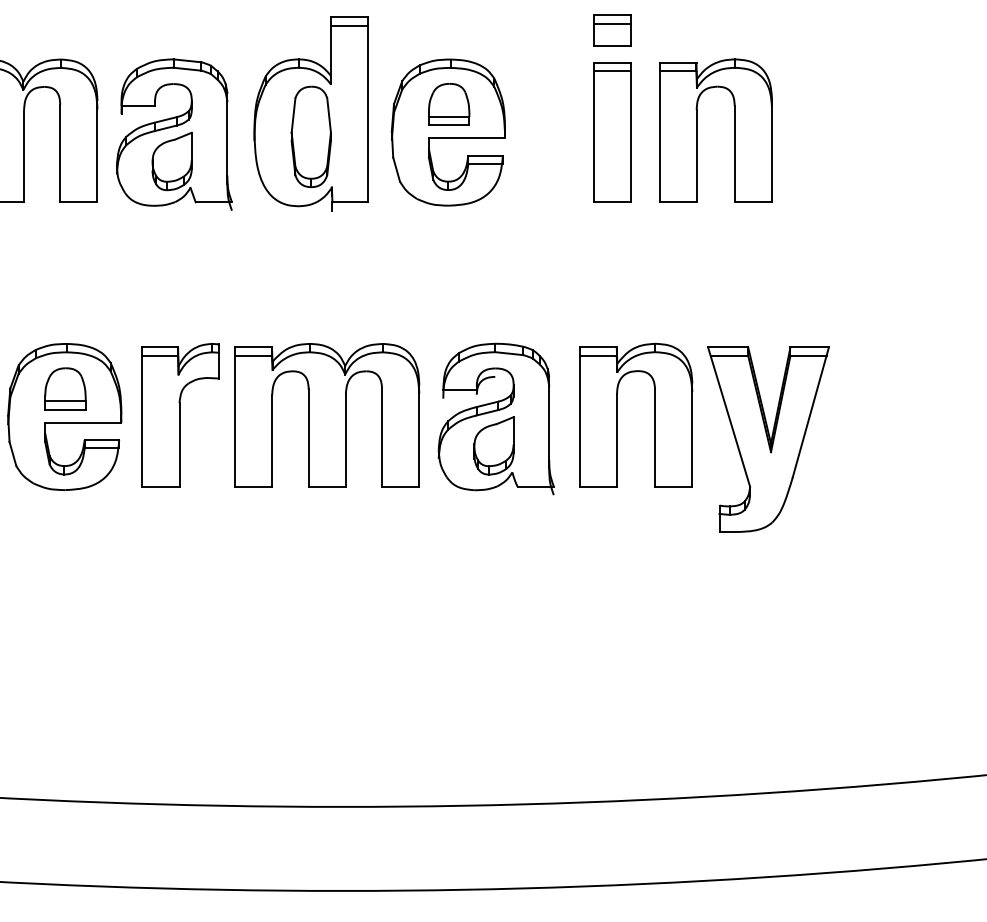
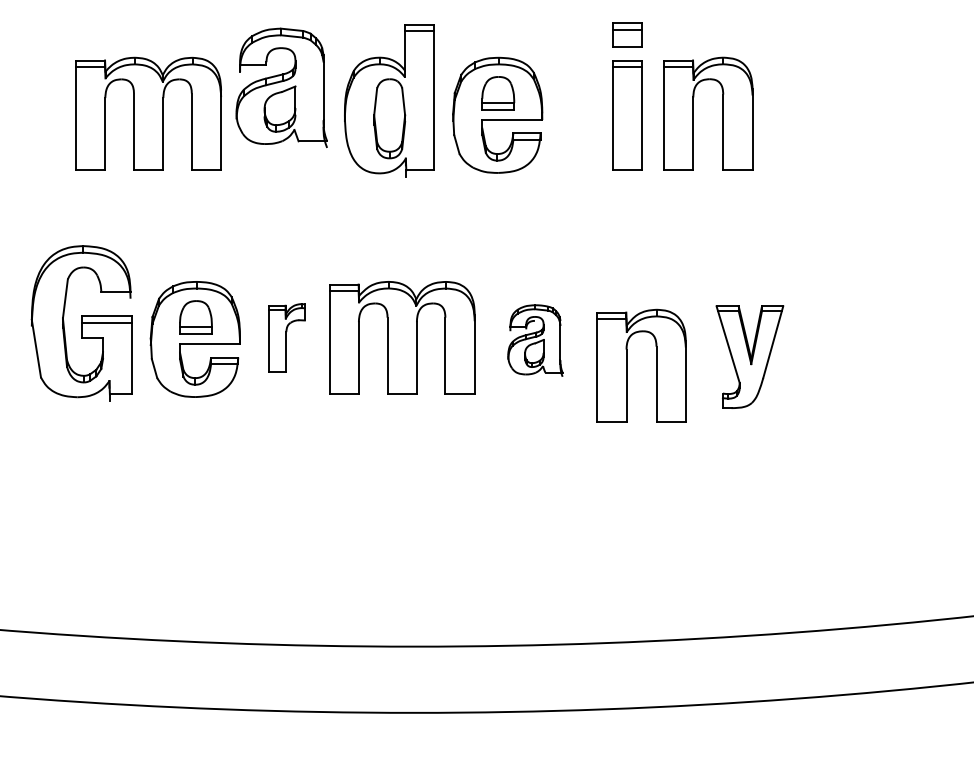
part: (174, 134) -> (281, 87), moved
part: (180, 414) -> (286, 337), size x0.6
part: (618, 414) -> (627, 365), moved
part: (496, 418) -> (535, 340), size x0.6
part: (768, 438) -> (749, 356), size x0.7

